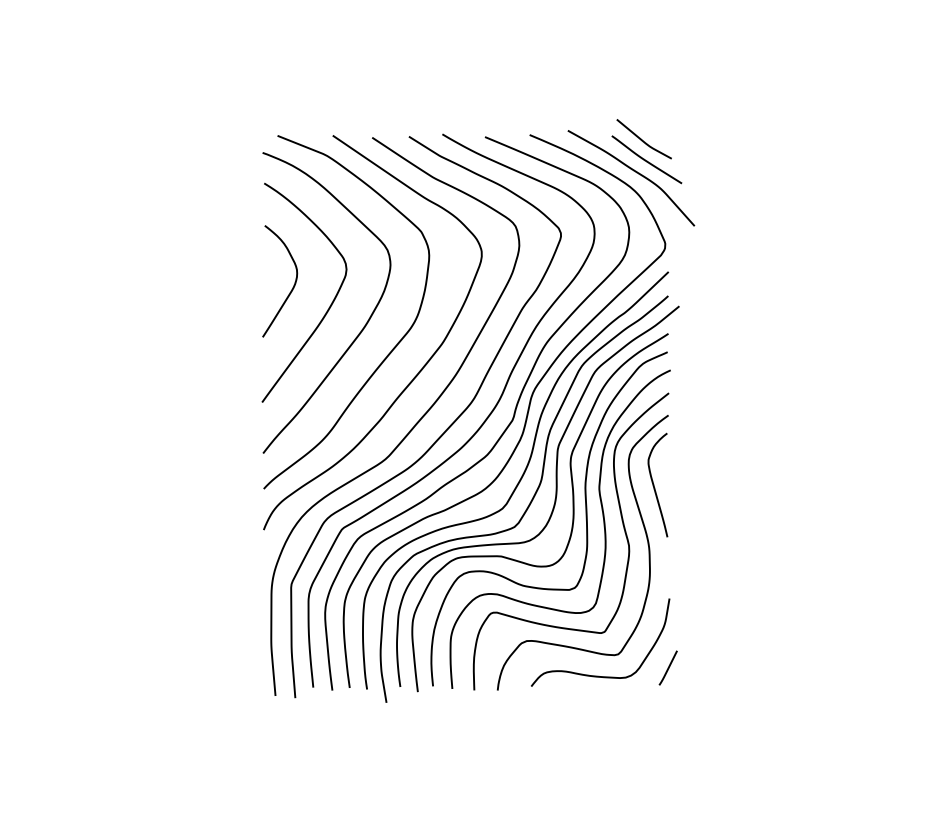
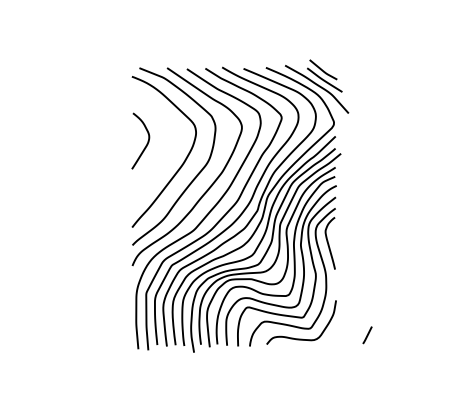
curve: (325, 309) -> (163, 155), removed
line: (668, 668) -> (367, 335), moved

